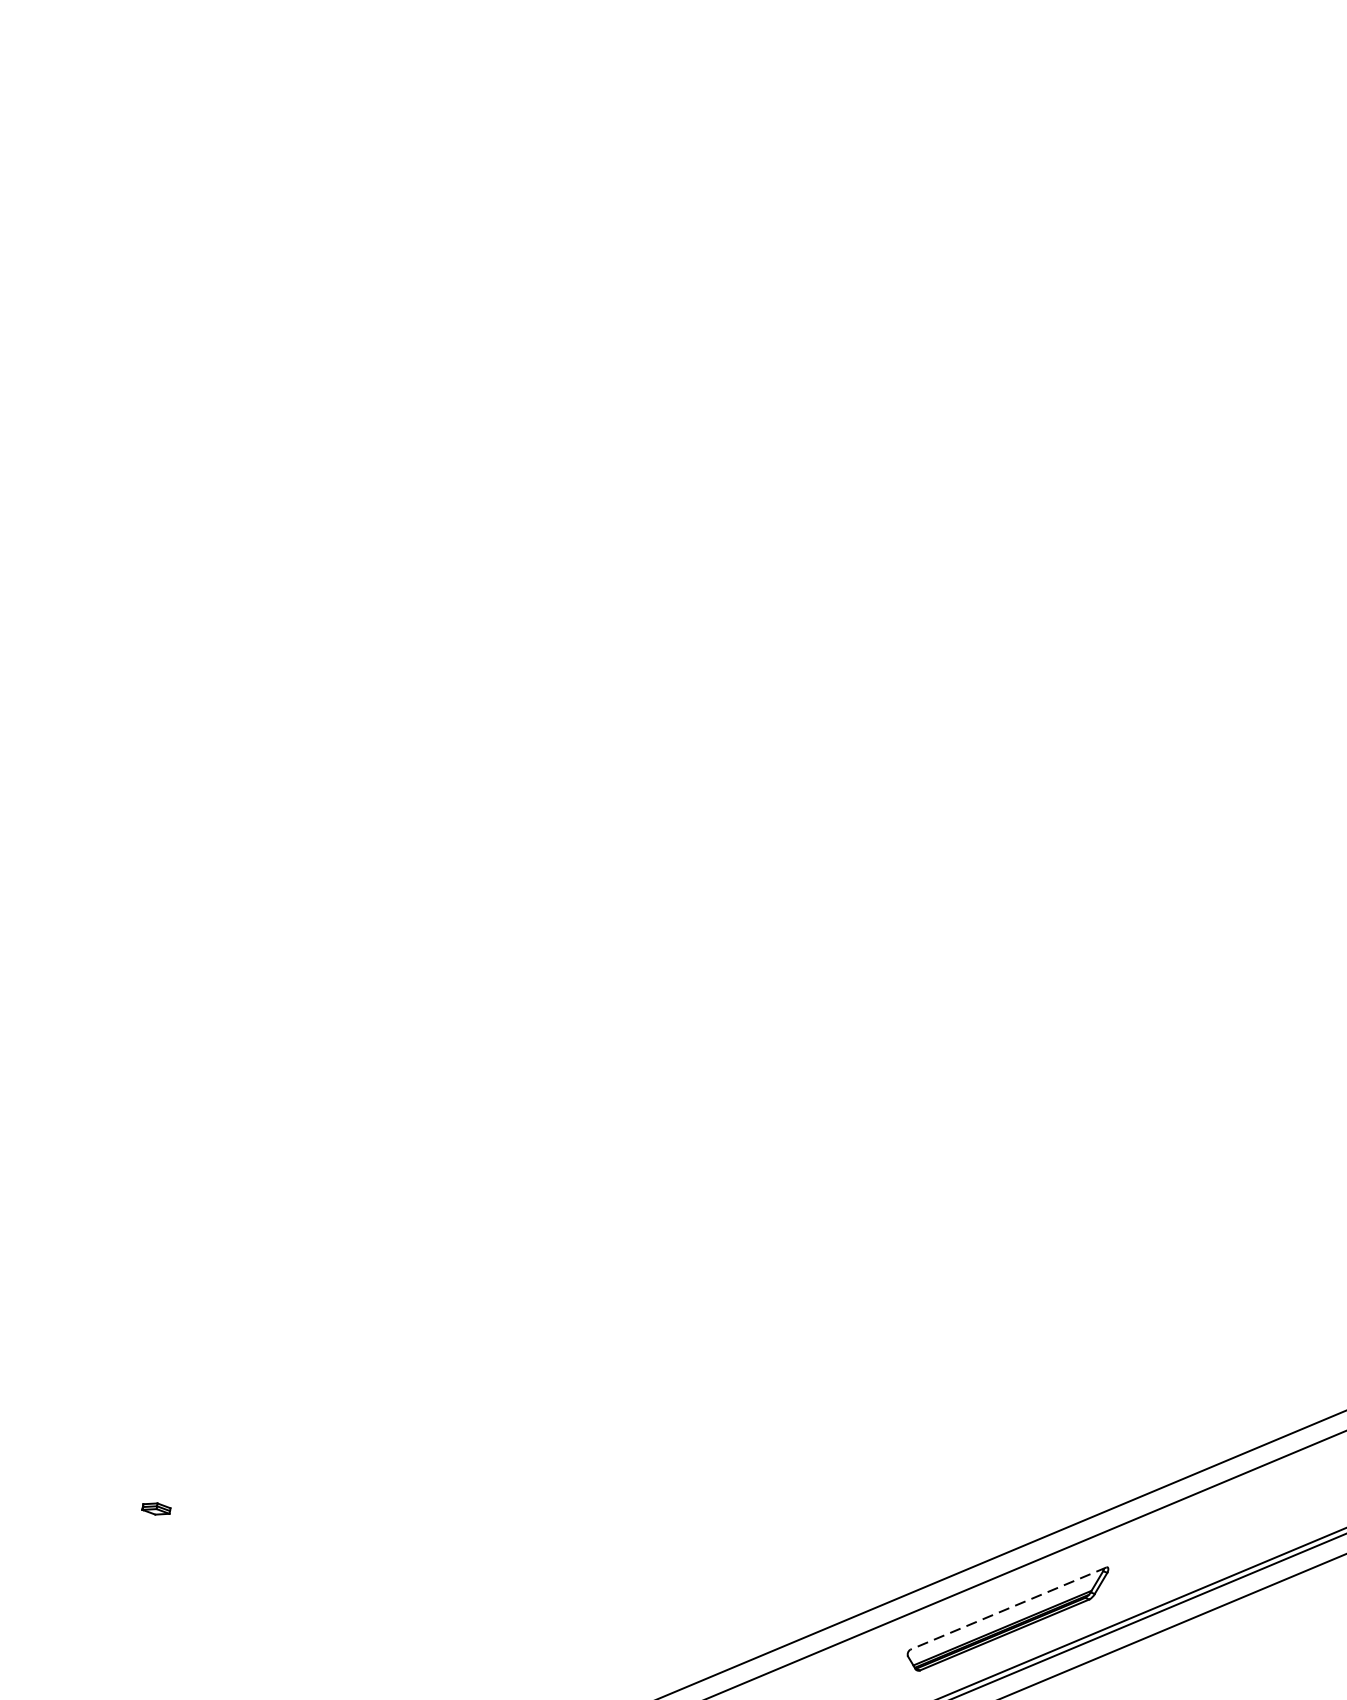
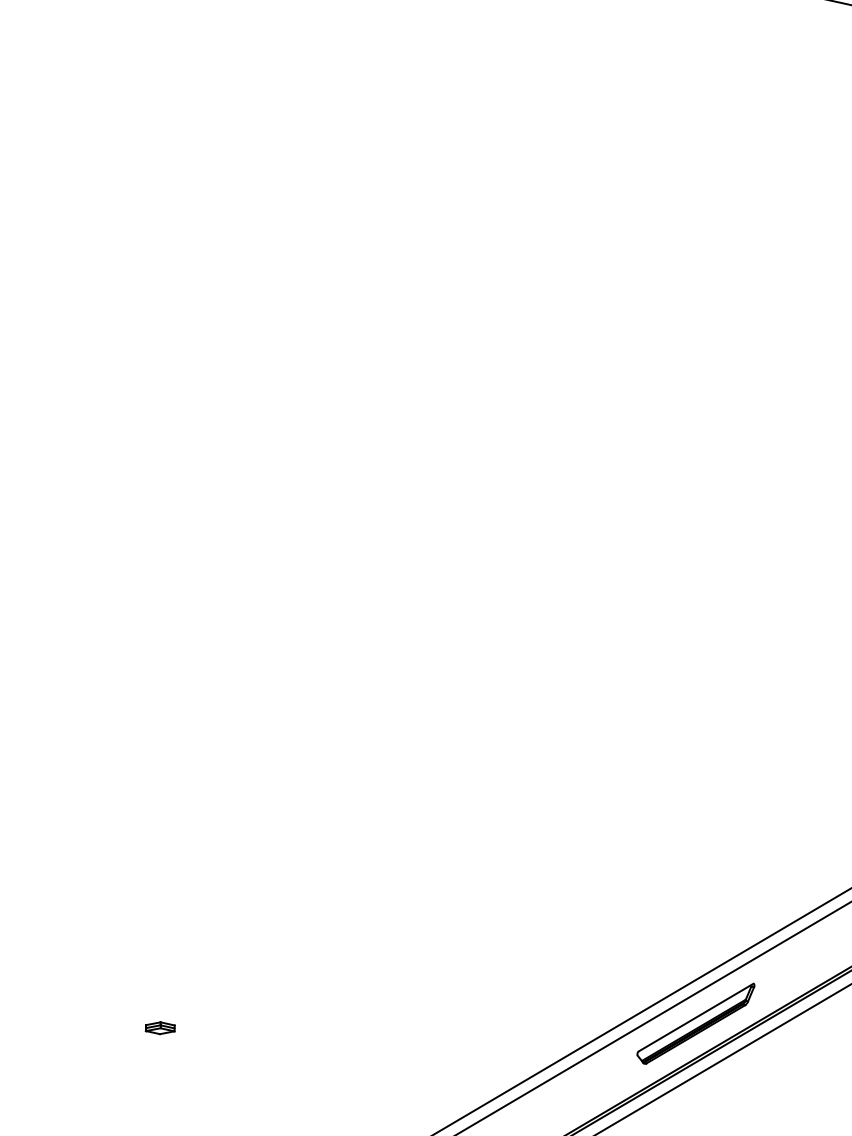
part: (155, 1509) -> (159, 1028), size x1.67
line: (1007, 1608) -> (695, 1017), dashed -> solid

